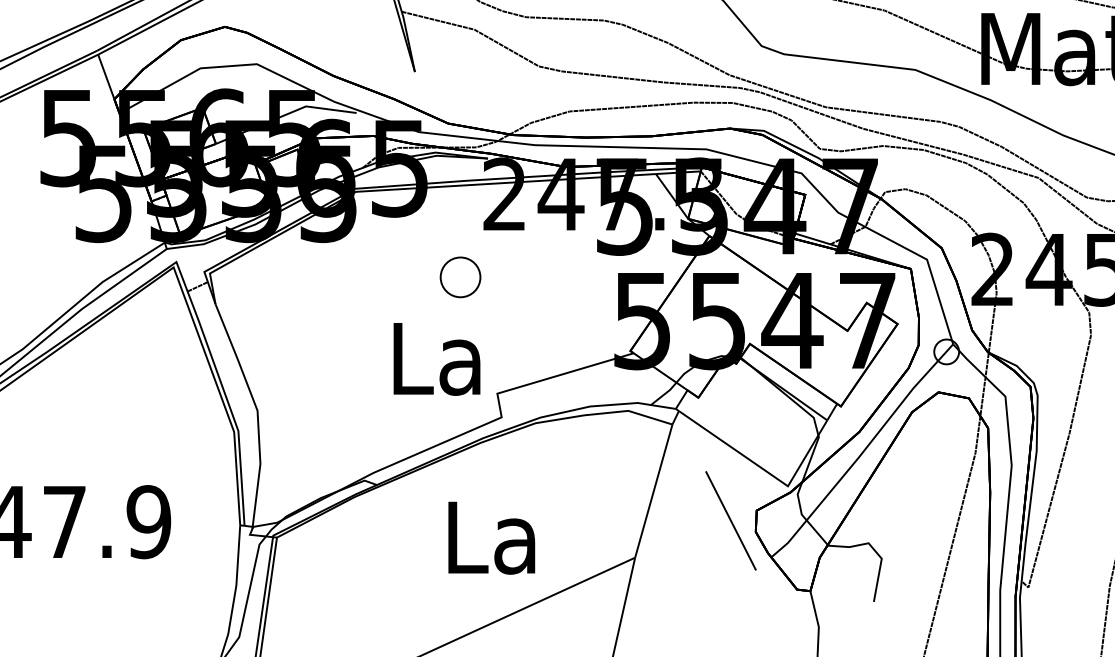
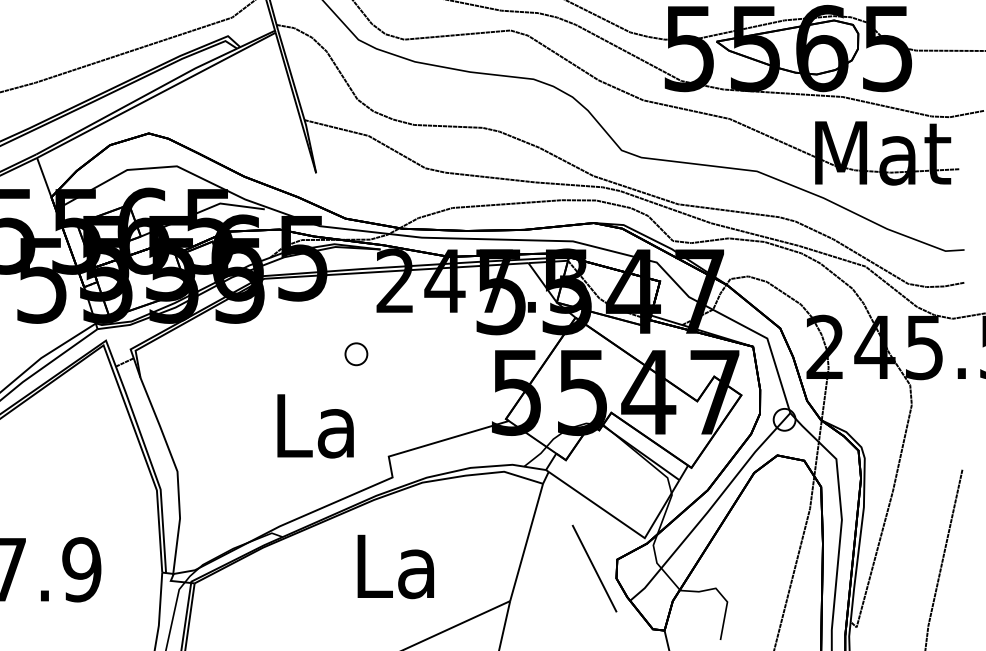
part: (460, 277) -> (356, 354), size x0.62
text: (436, 359) -> (315, 426), moved
text: (491, 537) -> (395, 566), moved

